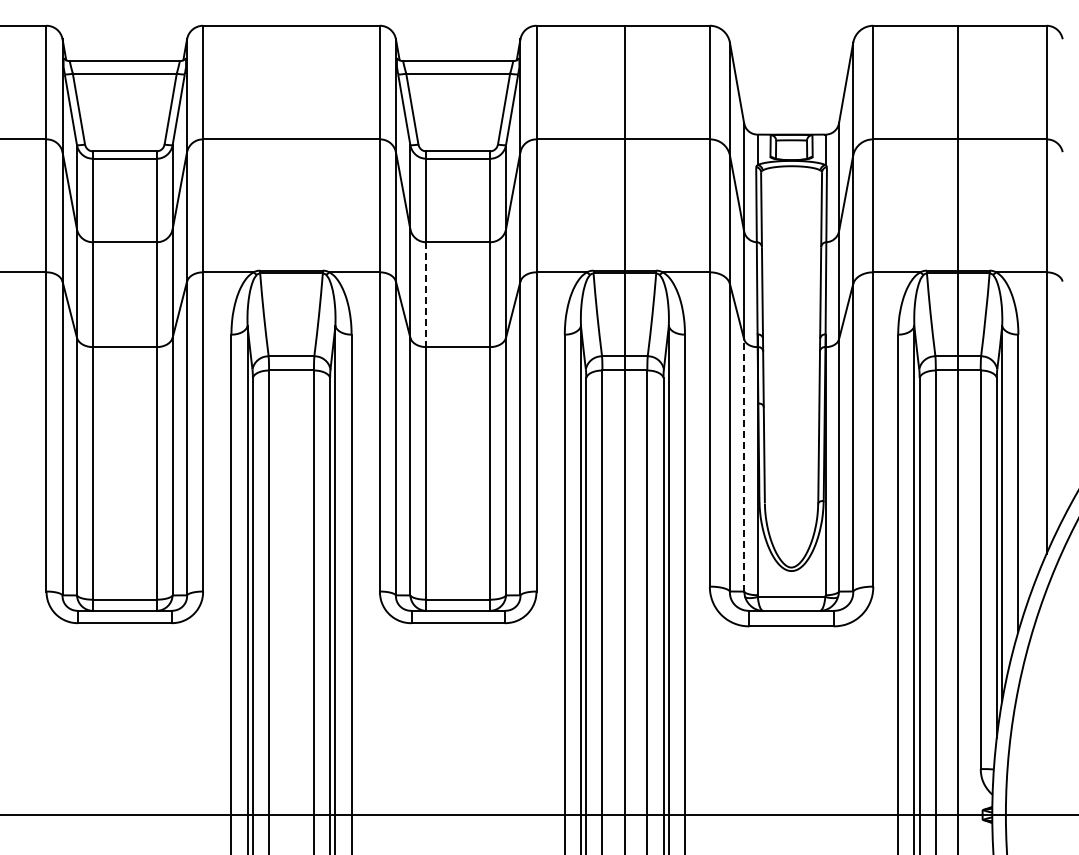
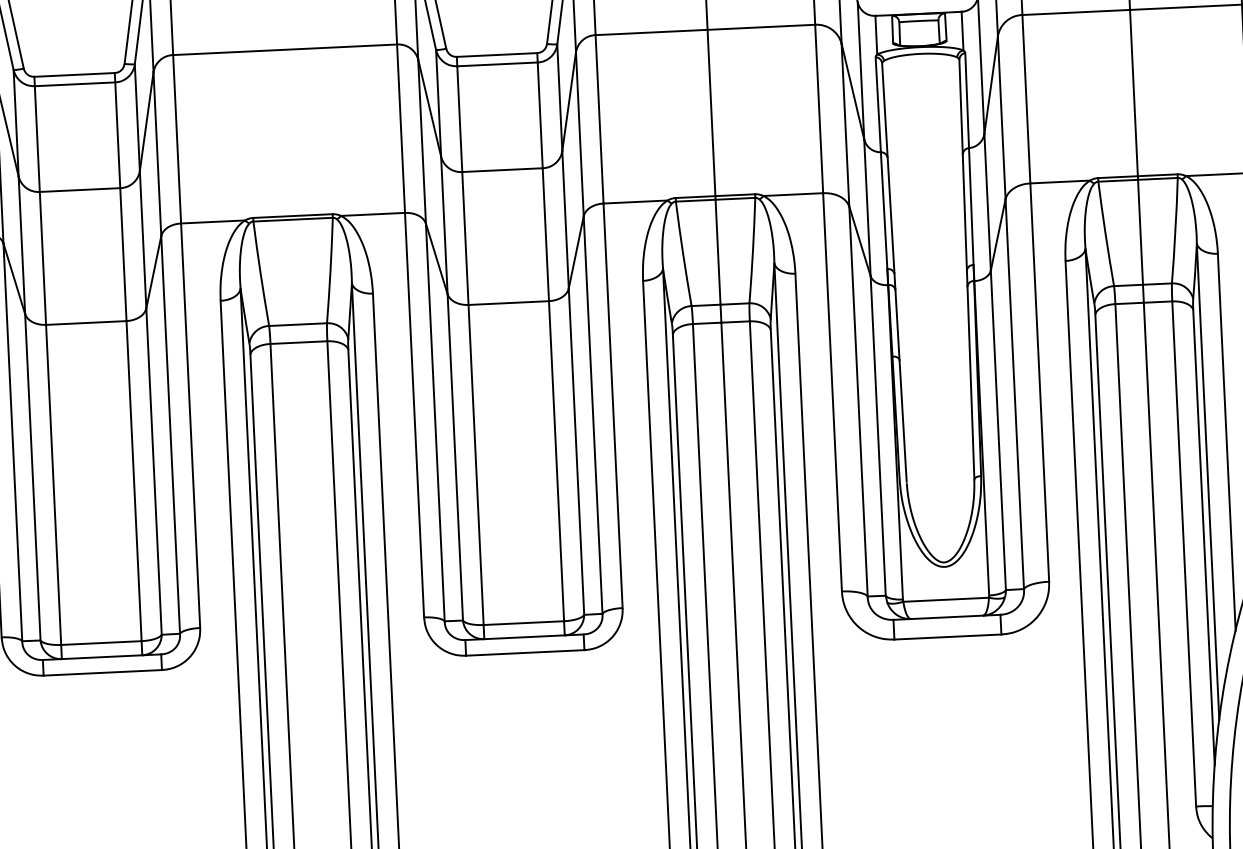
line: (426, 295) -> (465, 239), dashed -> solid
line: (744, 465) -> (878, 435), dashed -> solid

